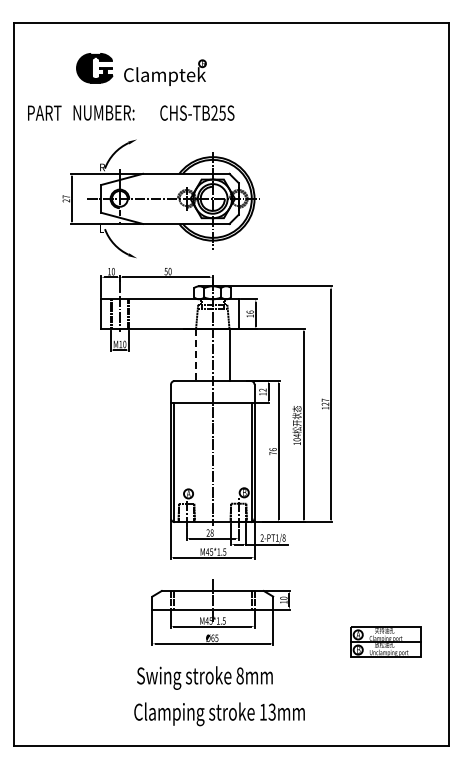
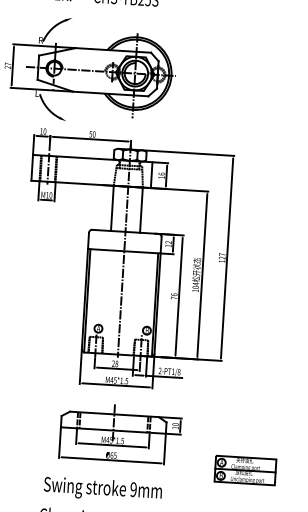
line: (196, 355) -> (112, 208), dashed -> solid
part: (385, 641) -> (245, 469), moved
text: (239, 675) -> (133, 489), 8mm -> 9mm

